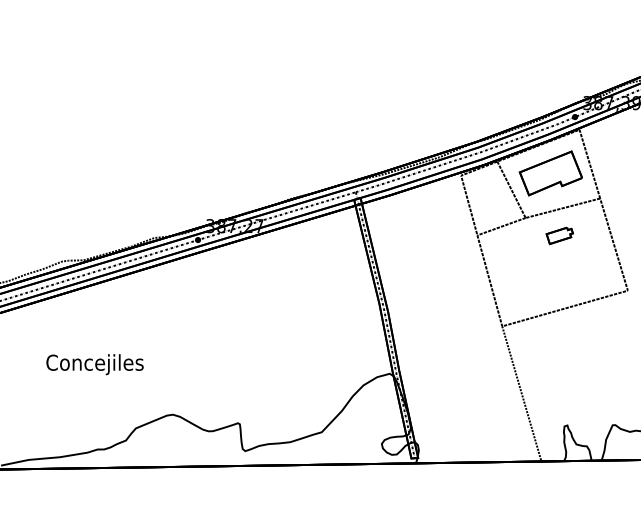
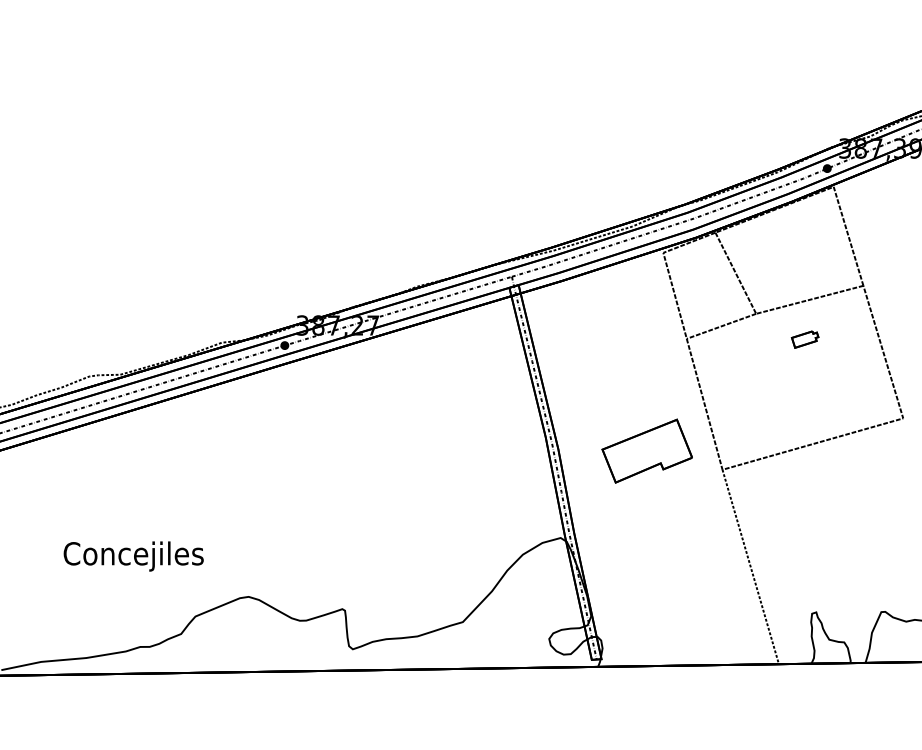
part: (550, 173) -> (646, 451), moved
part: (559, 235) -> (804, 339), size x0.7
text: (94, 364) -> (132, 556), moved

